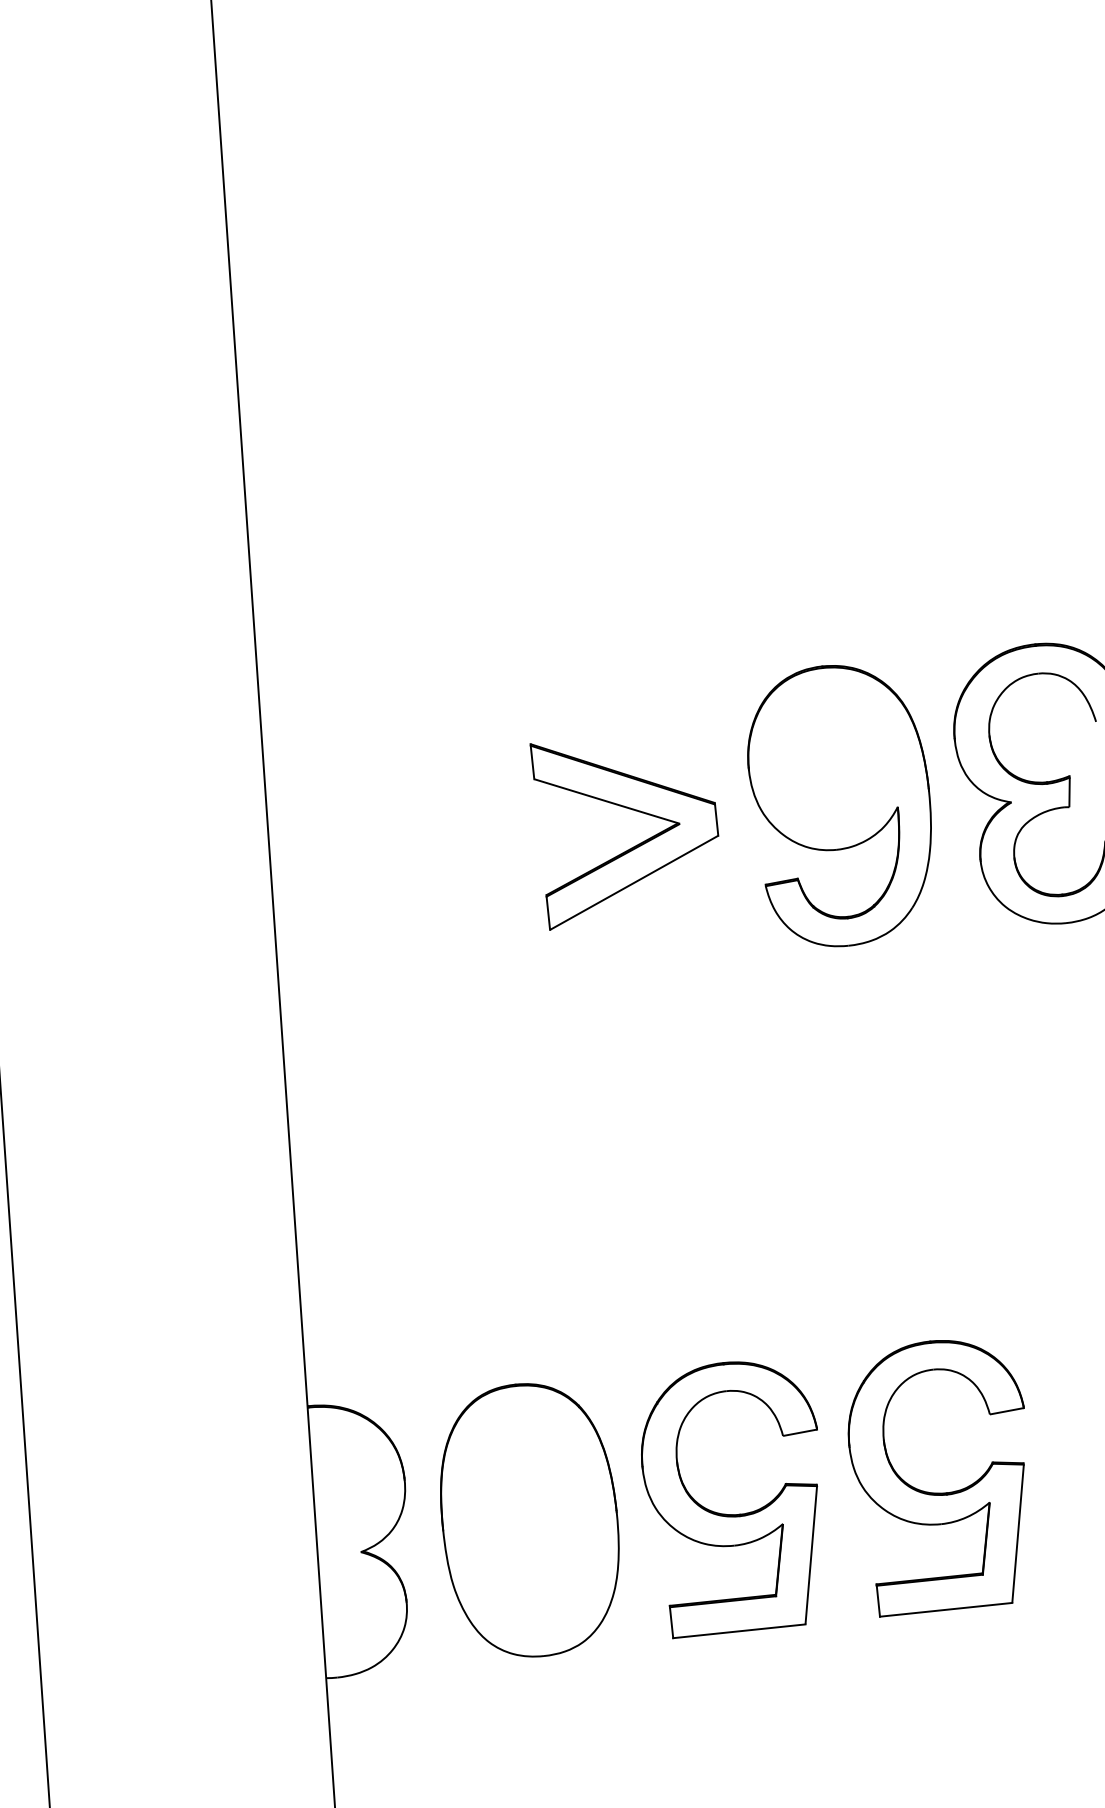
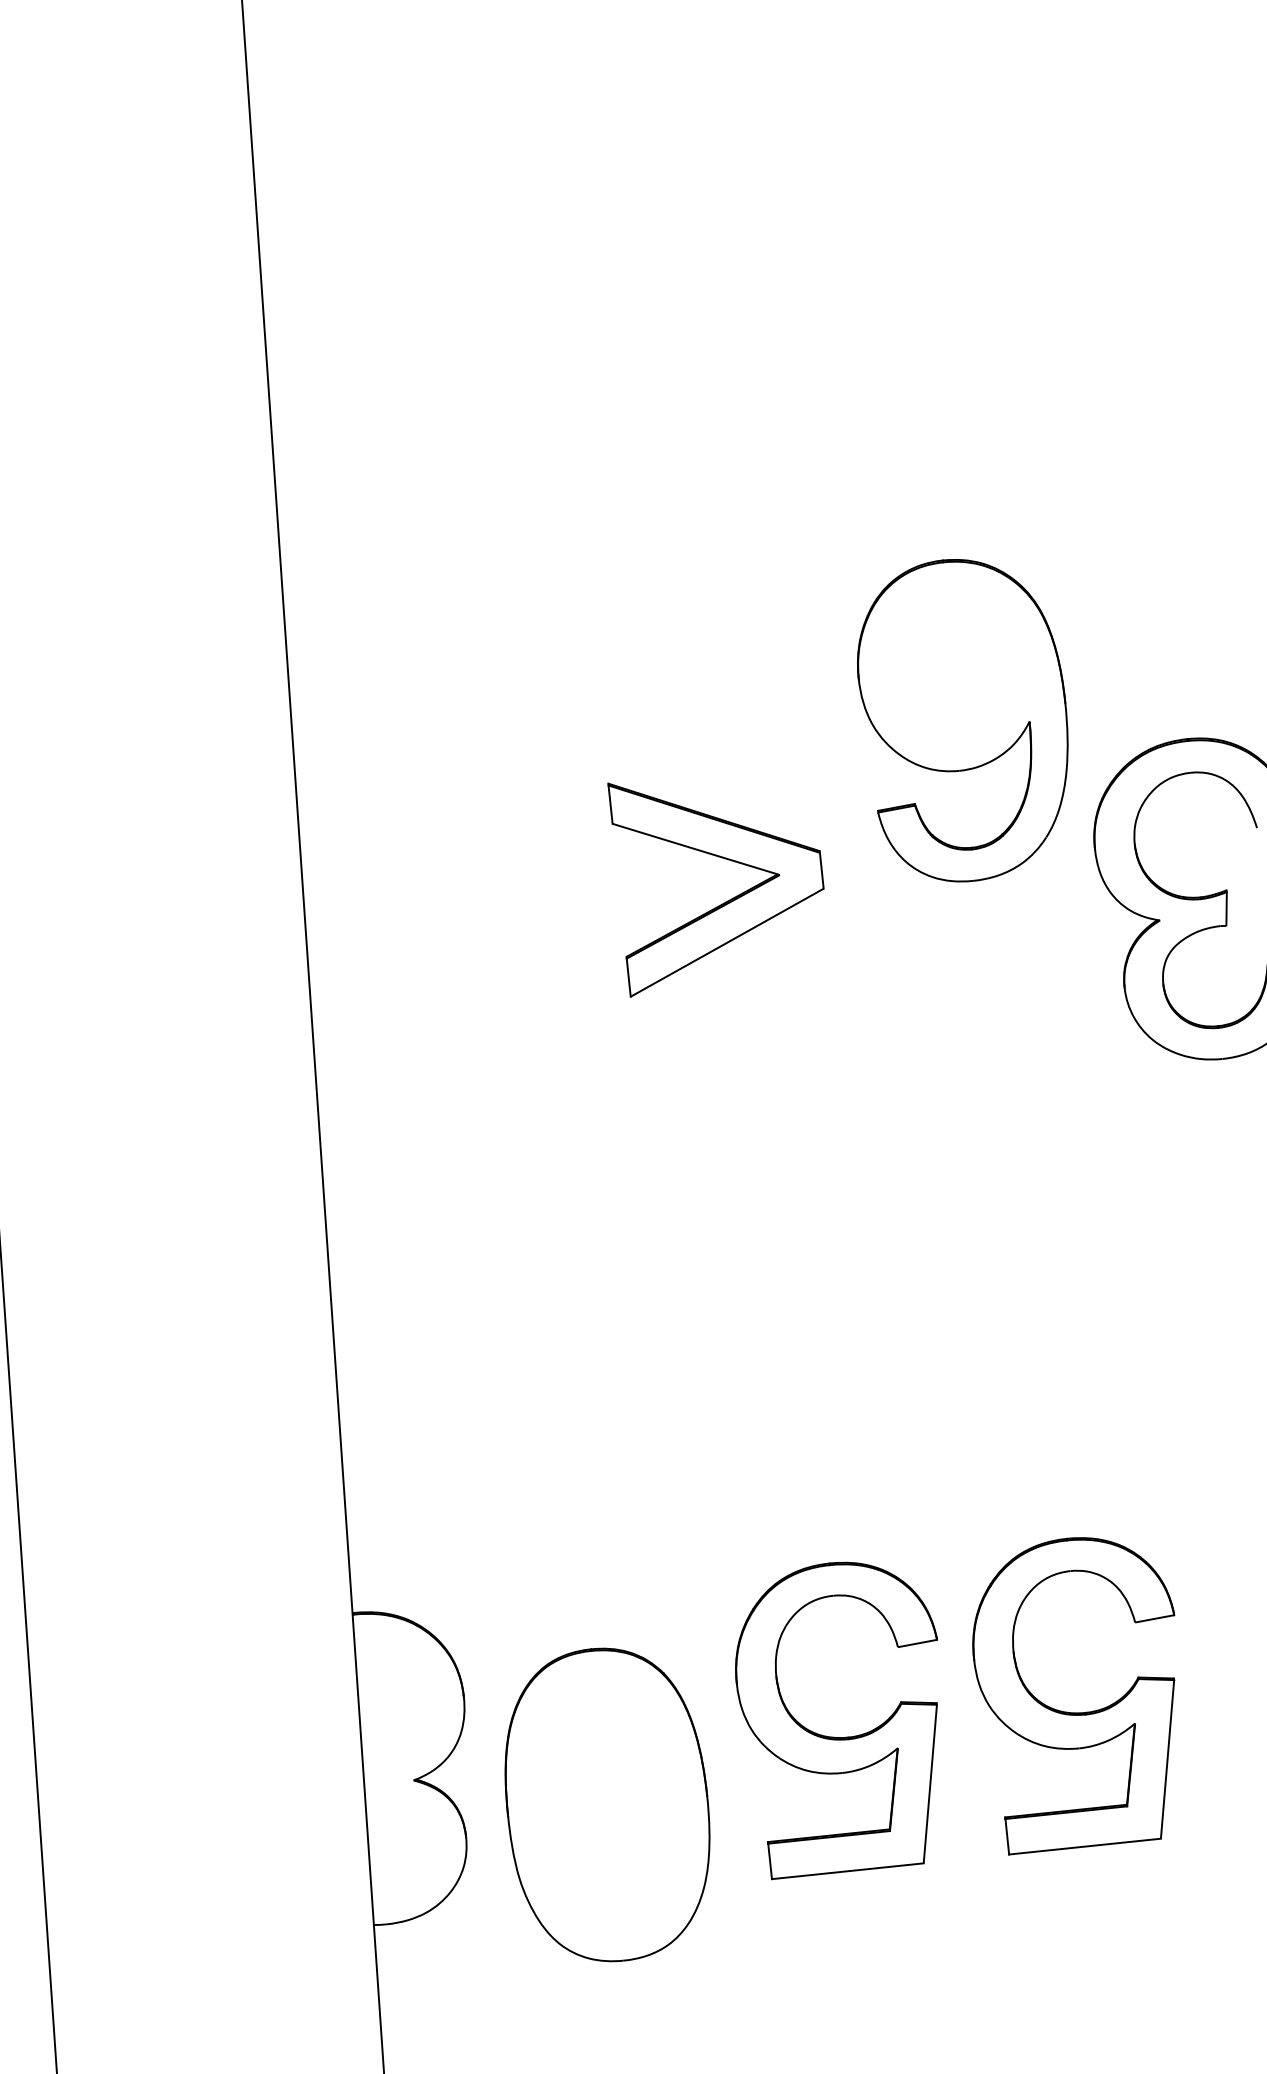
part: (839, 805) -> (962, 720), moved
part: (630, 847) -> (723, 902), moved
part: (529, 1519) -> (607, 1804), moved

